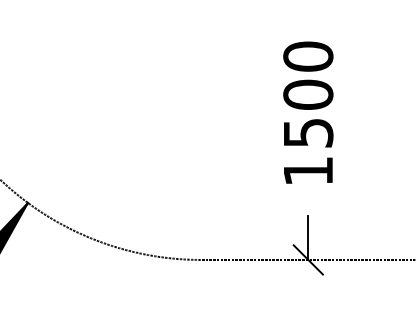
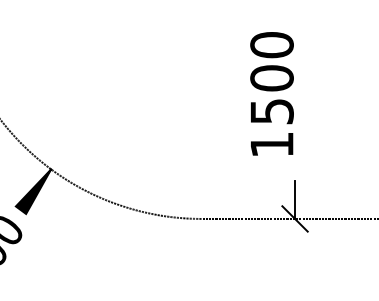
text: (307, 112) -> (271, 93), moved

